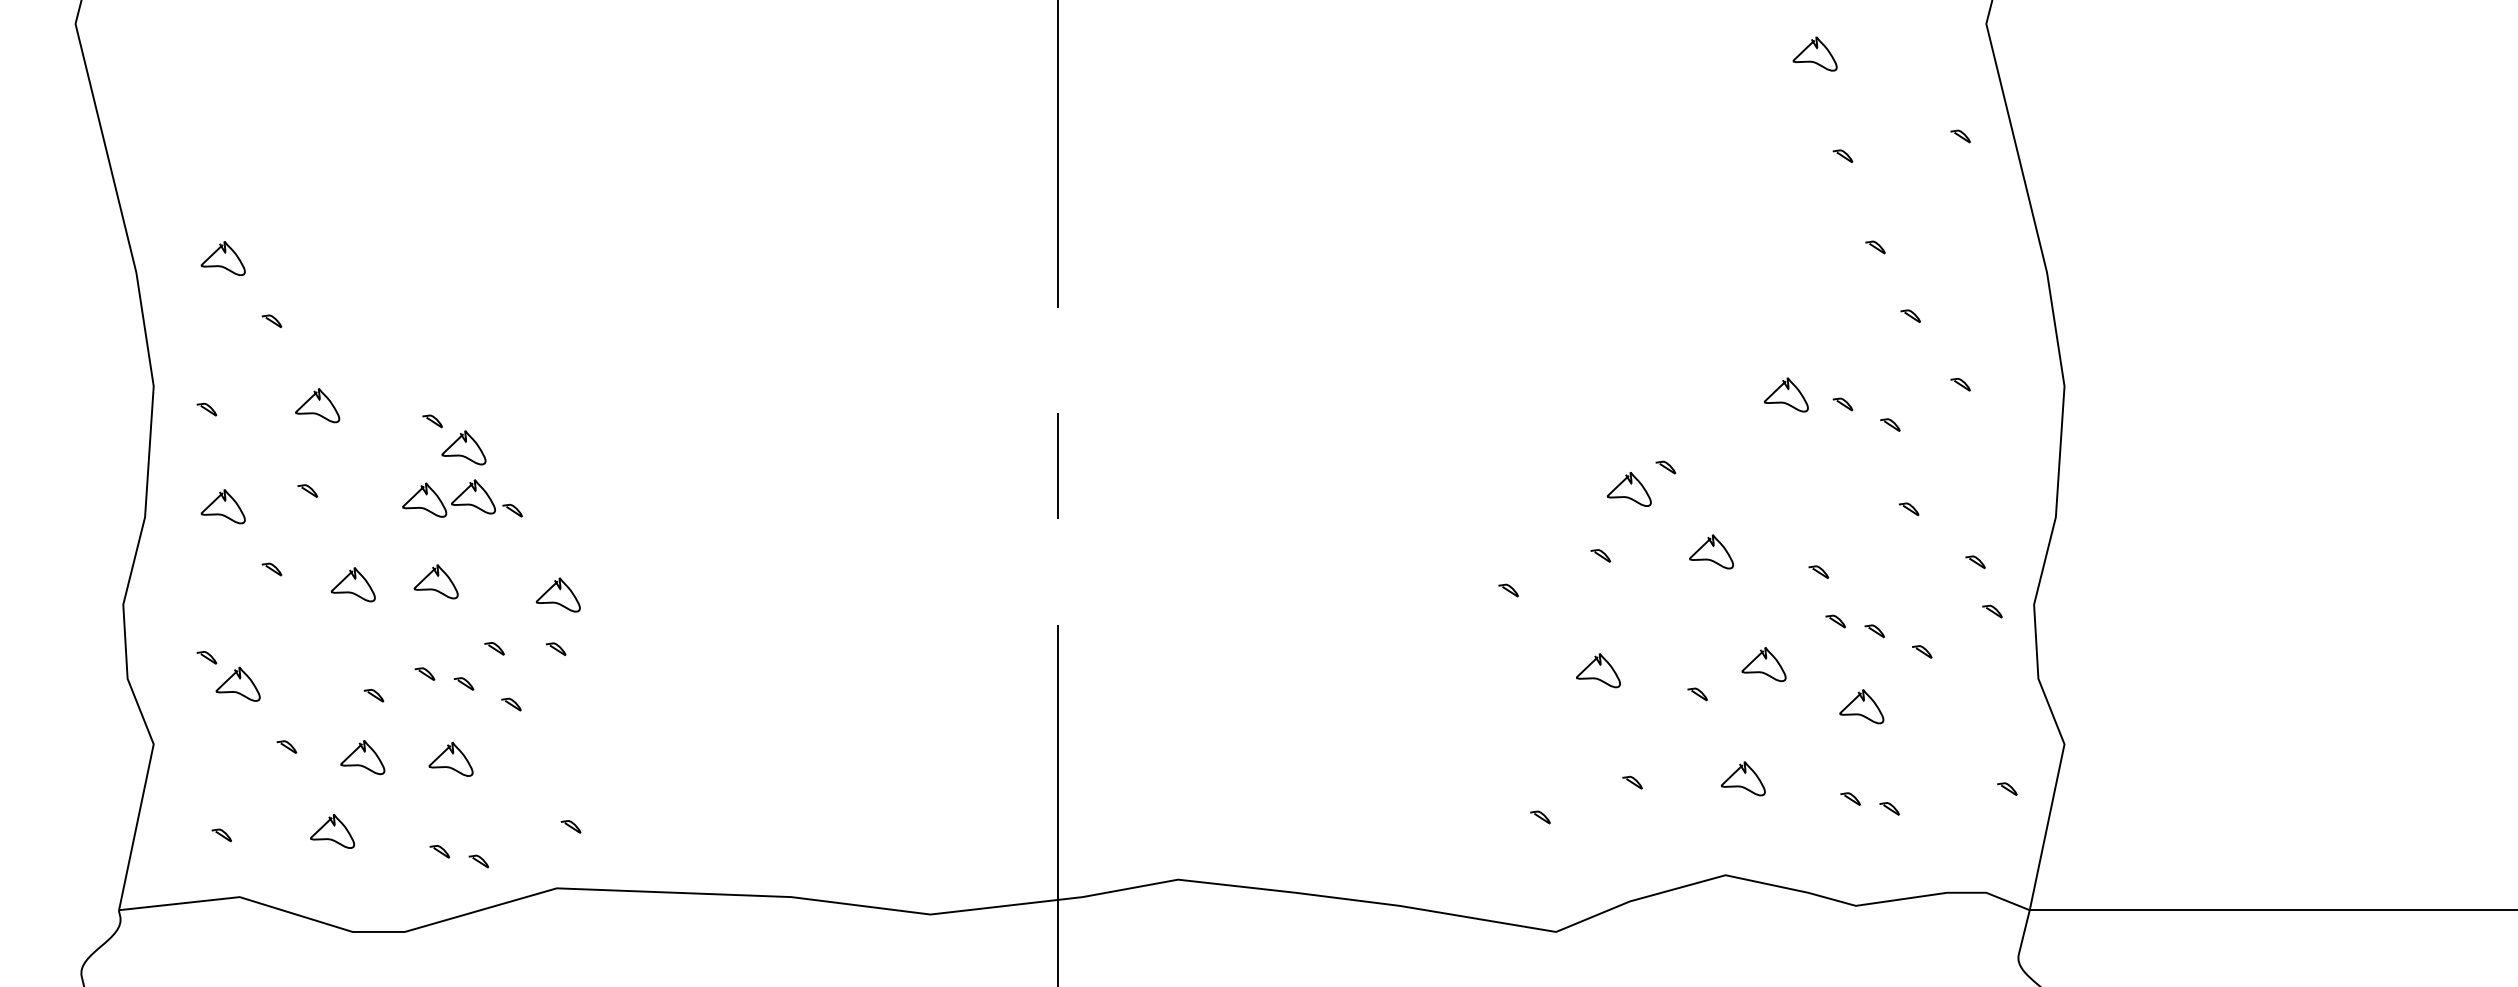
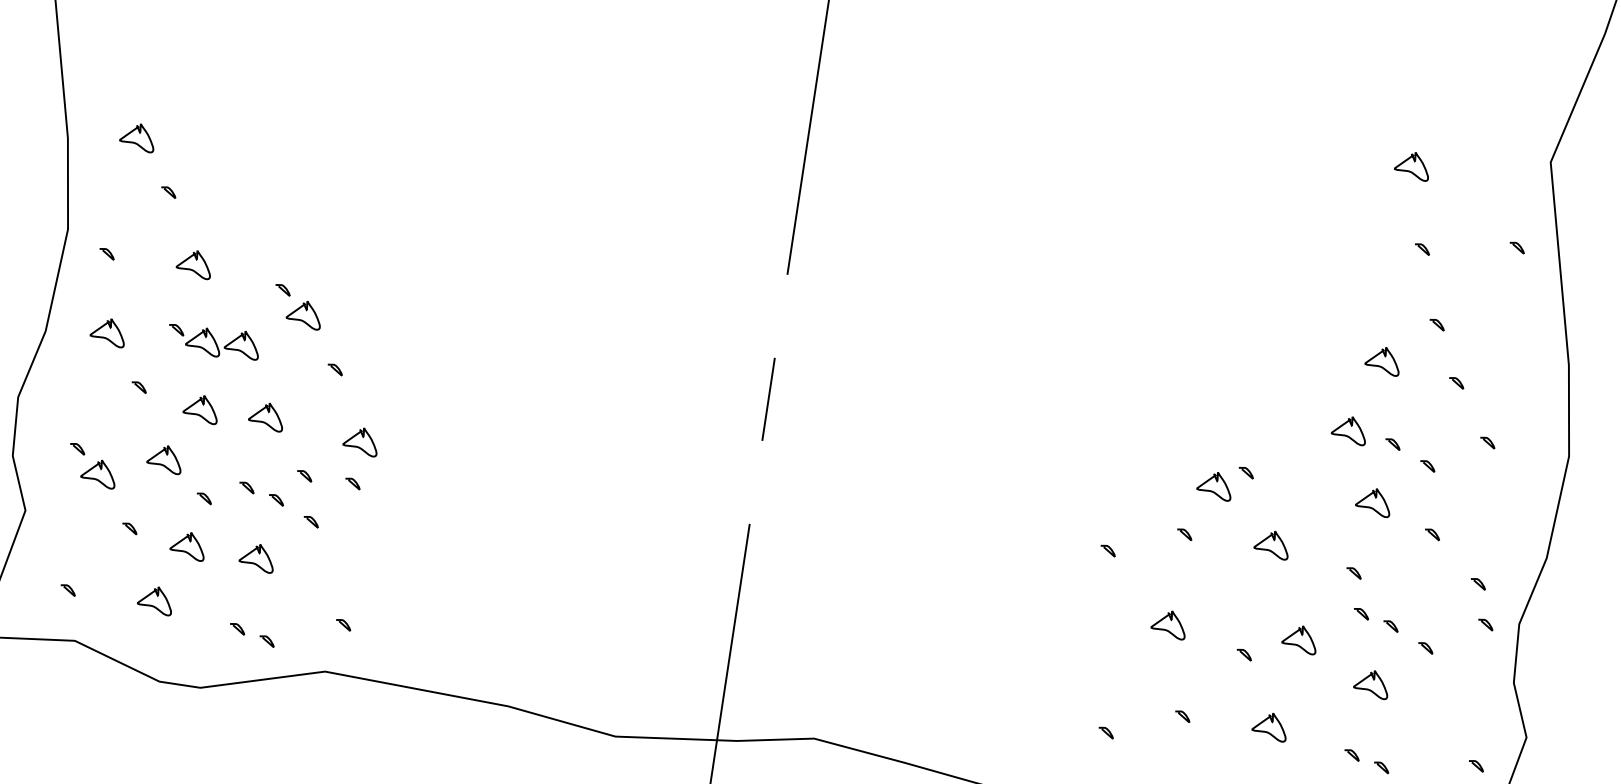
curve: (1816, 297) -> (1384, 357), added
curve: (1831, 474) -> (1375, 497), added
part: (448, 498) -> (222, 342), moved
curve: (319, 649) -> (167, 455), added

